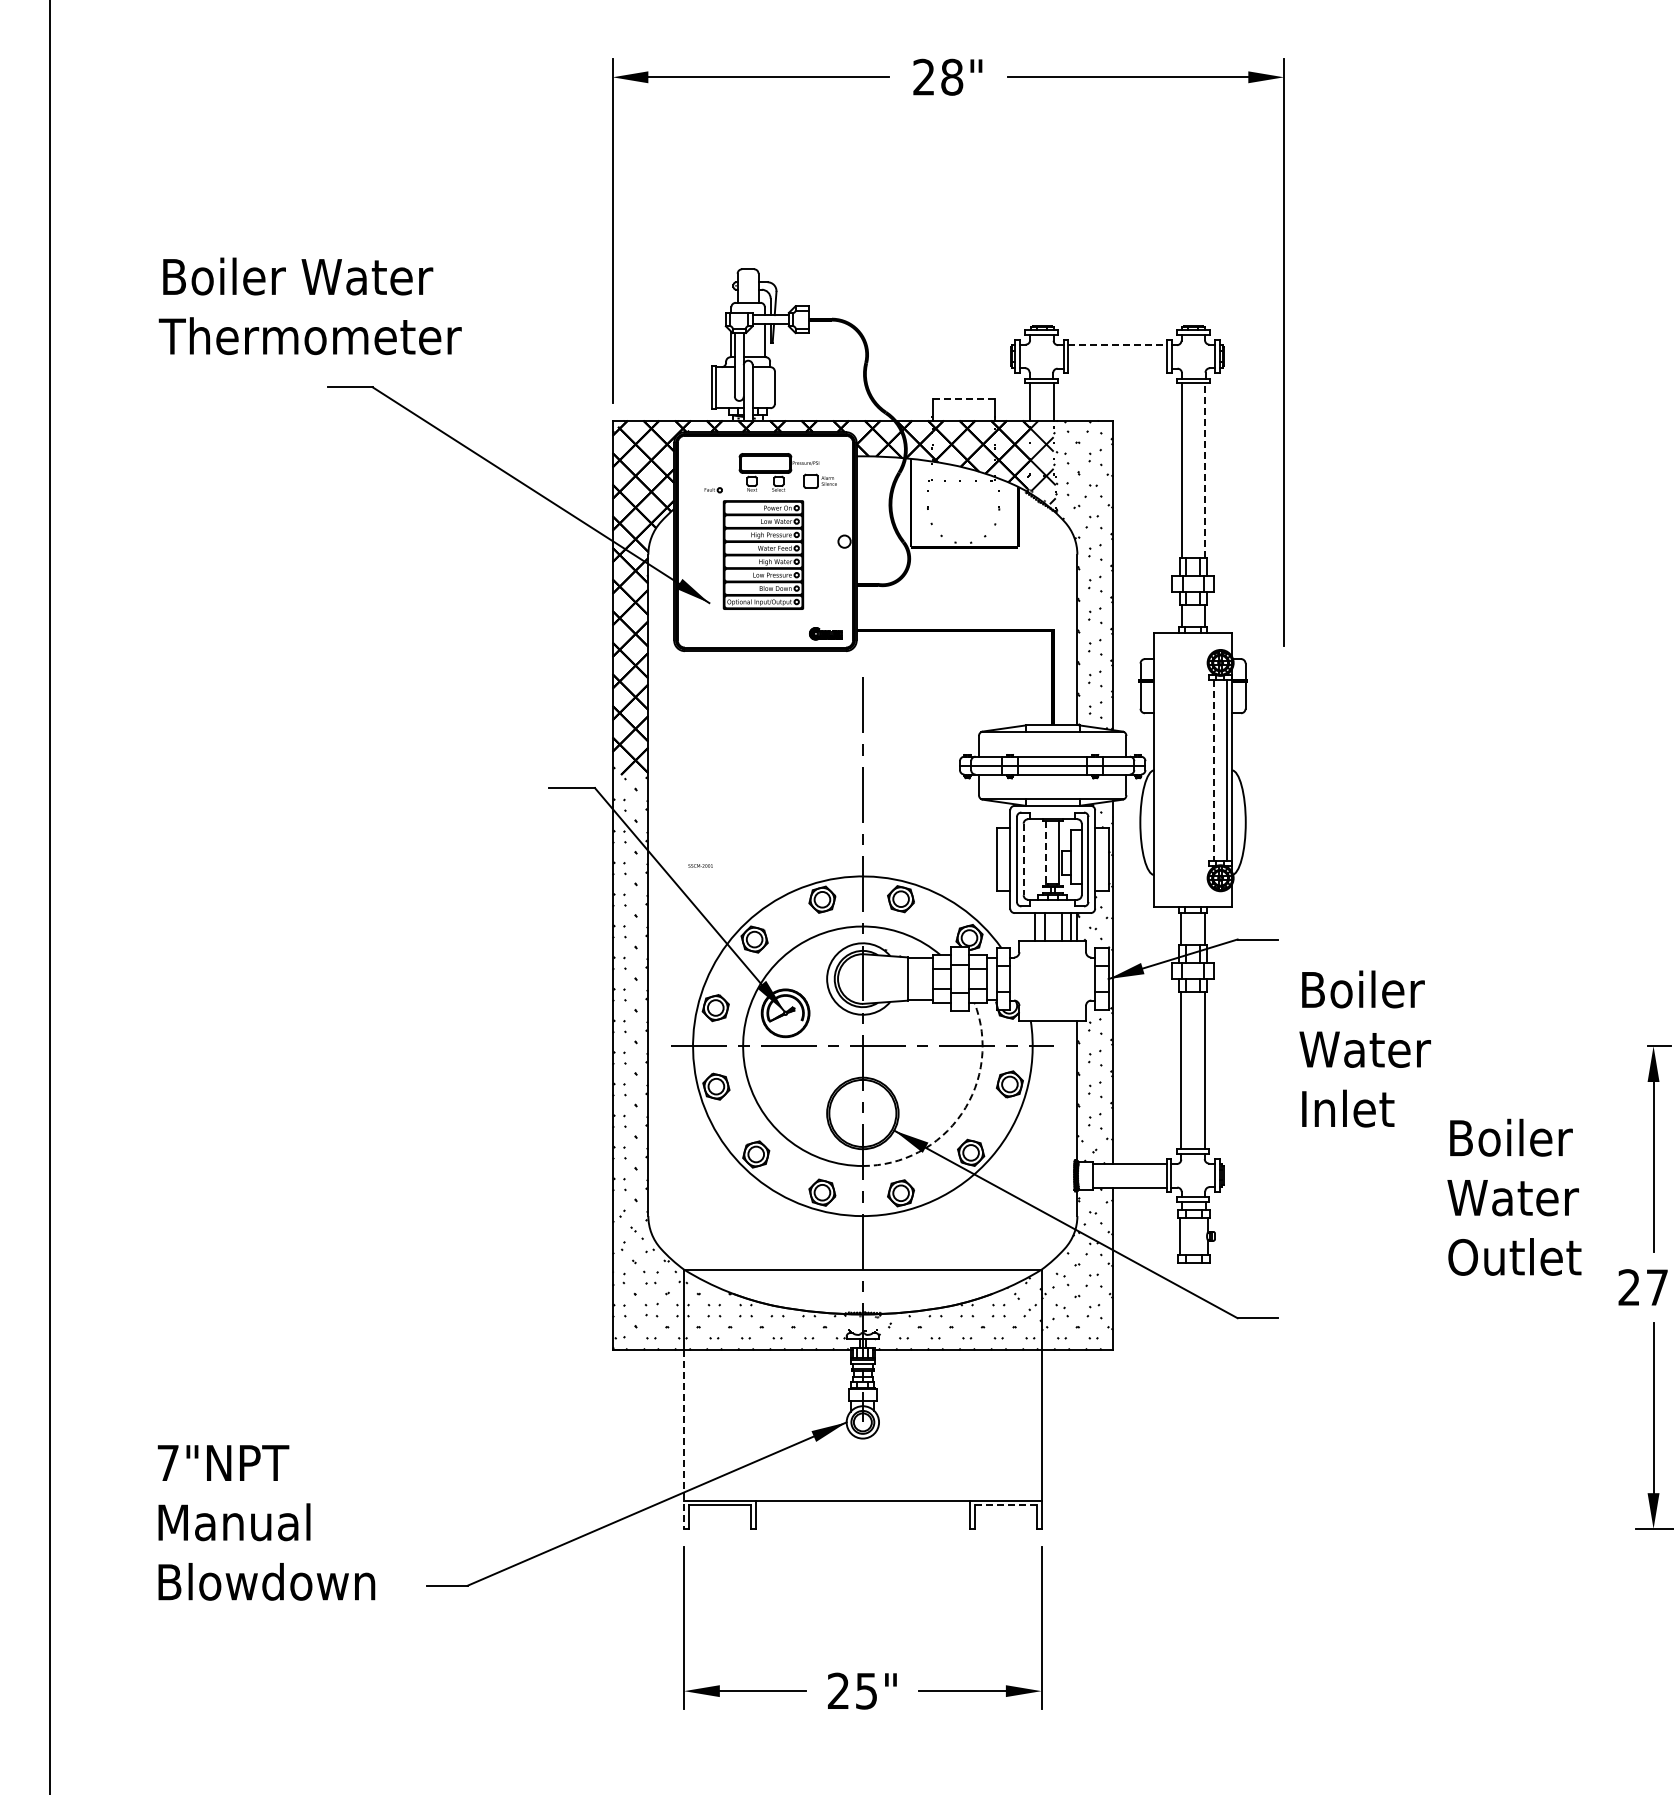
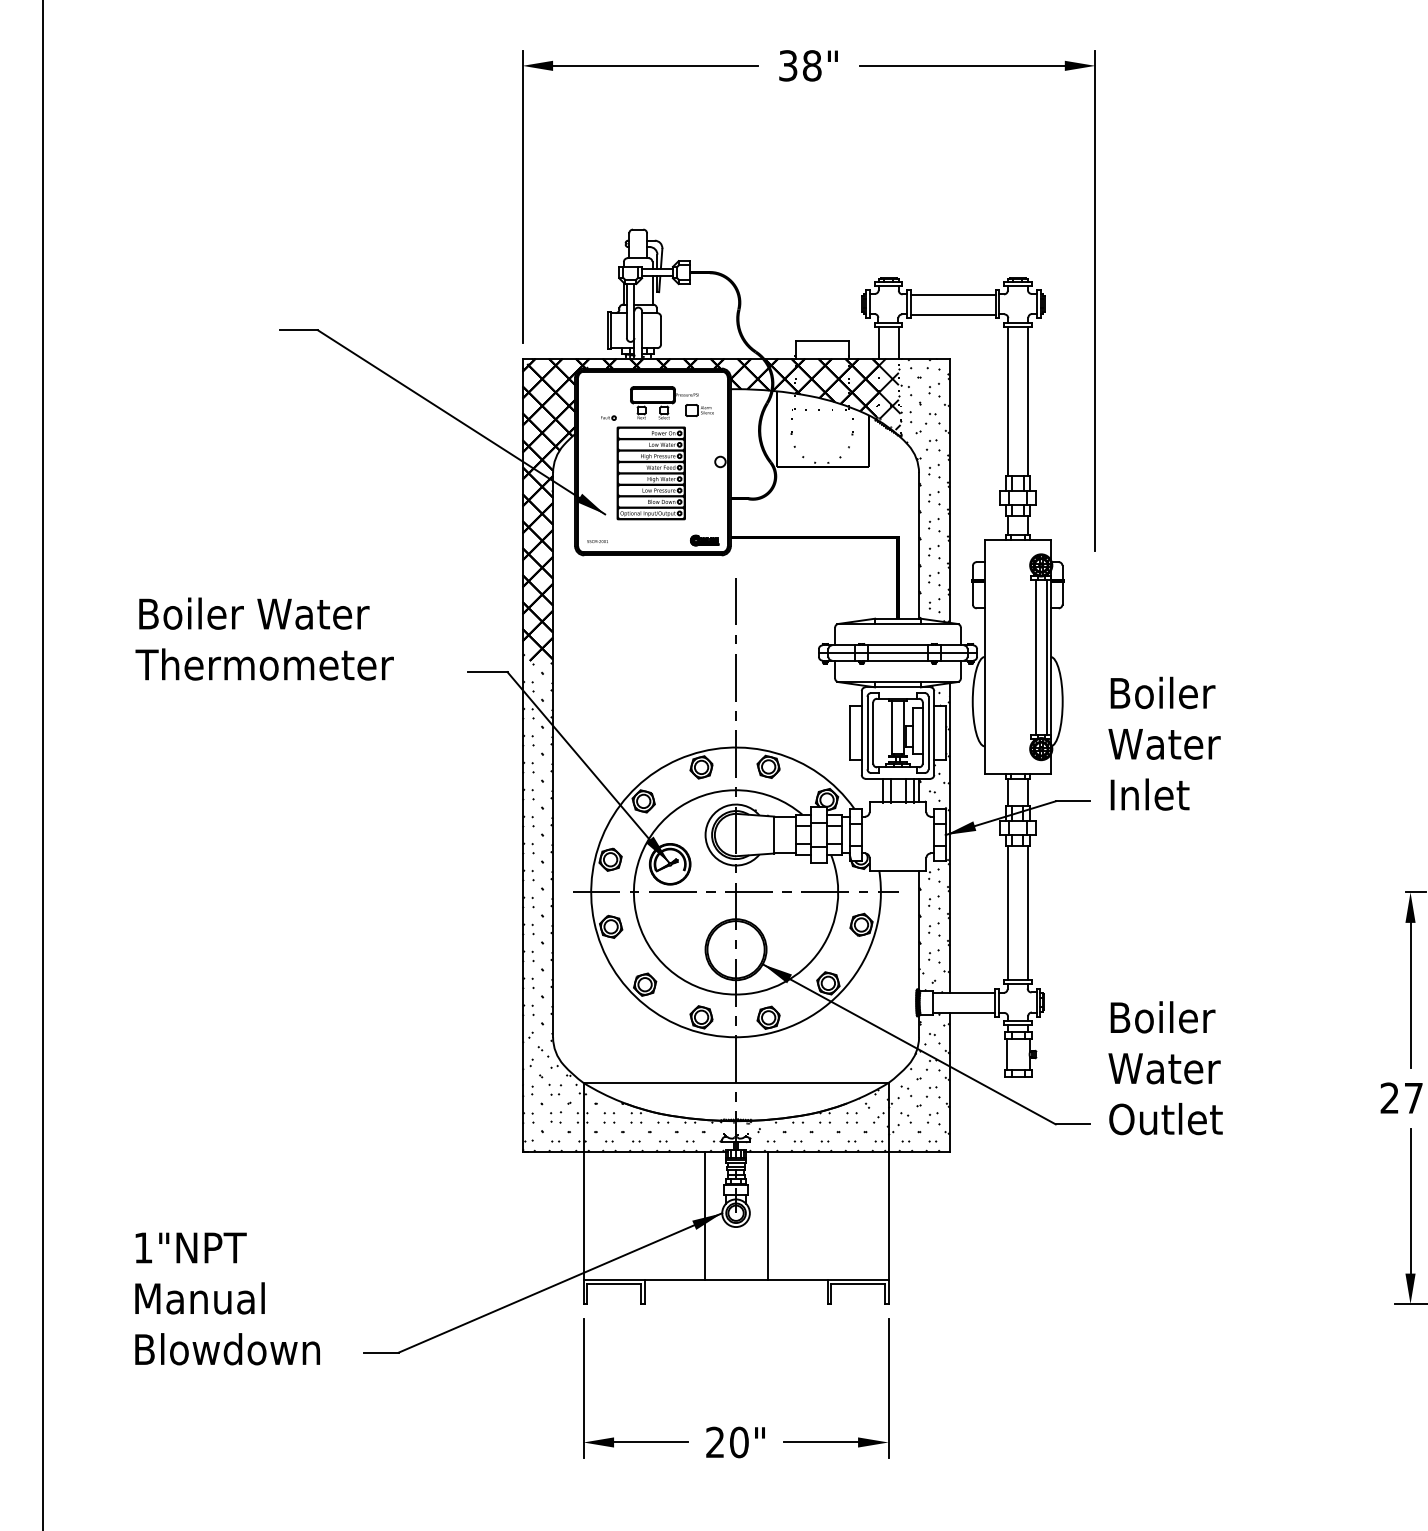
text: (923, 77) -> (787, 66), 28" -> 38"
text: (309, 306) -> (264, 639), moved
line: (1117, 345) -> (953, 294), dashed -> solid
line: (1117, 368) -> (953, 314), added
line: (964, 399) -> (822, 340), dashed -> solid
line: (1205, 470) -> (1028, 401), dashed -> solid
line: (1214, 770) -> (1036, 657), dashed -> solid
line: (1046, 853) -> (892, 727), dashed -> solid
line: (1023, 859) -> (873, 733), dashed -> solid
text: (700, 865) -> (597, 541), moved
text: (1364, 1048) -> (1163, 743), moved
arc: (961, 1113) -> (820, 949), dashed -> solid
text: (1514, 1196) -> (1165, 1067), moved
line: (825, 1425) -> (704, 1215), added
line: (899, 1425) -> (767, 1215), added
line: (684, 1440) -> (583, 1228), dashed -> solid
text: (167, 1462) -> (142, 1247), 7"NPT -> 1"NPT
line: (1006, 1505) -> (858, 1284), dashed -> solid
text: (866, 1690) -> (739, 1441), 25" -> 20"

